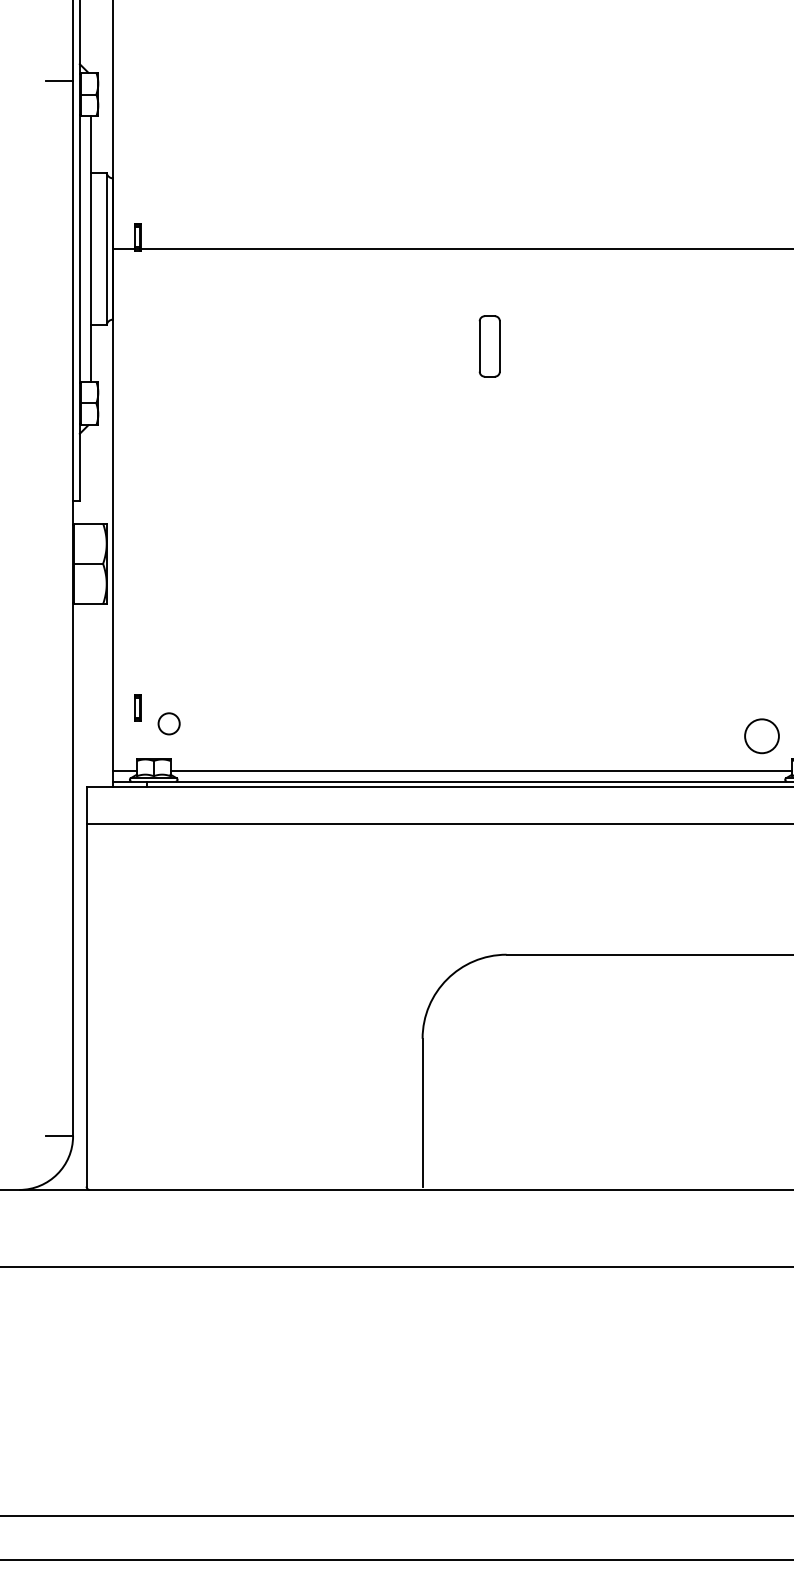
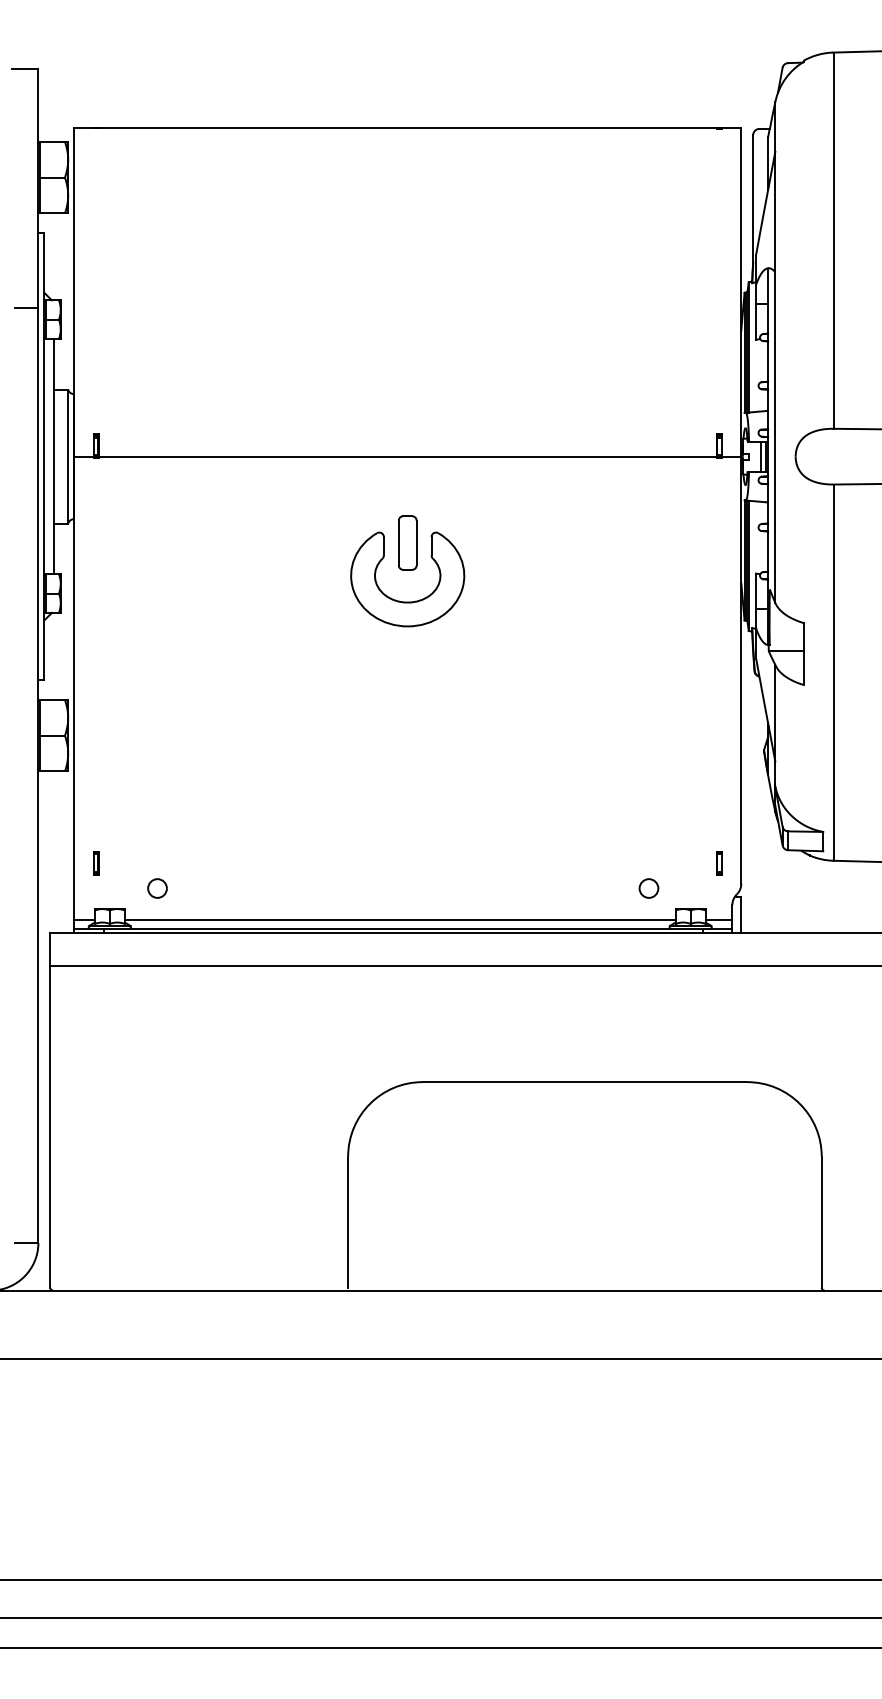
part: (489, 412) -> (407, 601), added
circle: (169, 723) -> (157, 888), moved
circle: (761, 736) -> (648, 888), size x0.62

